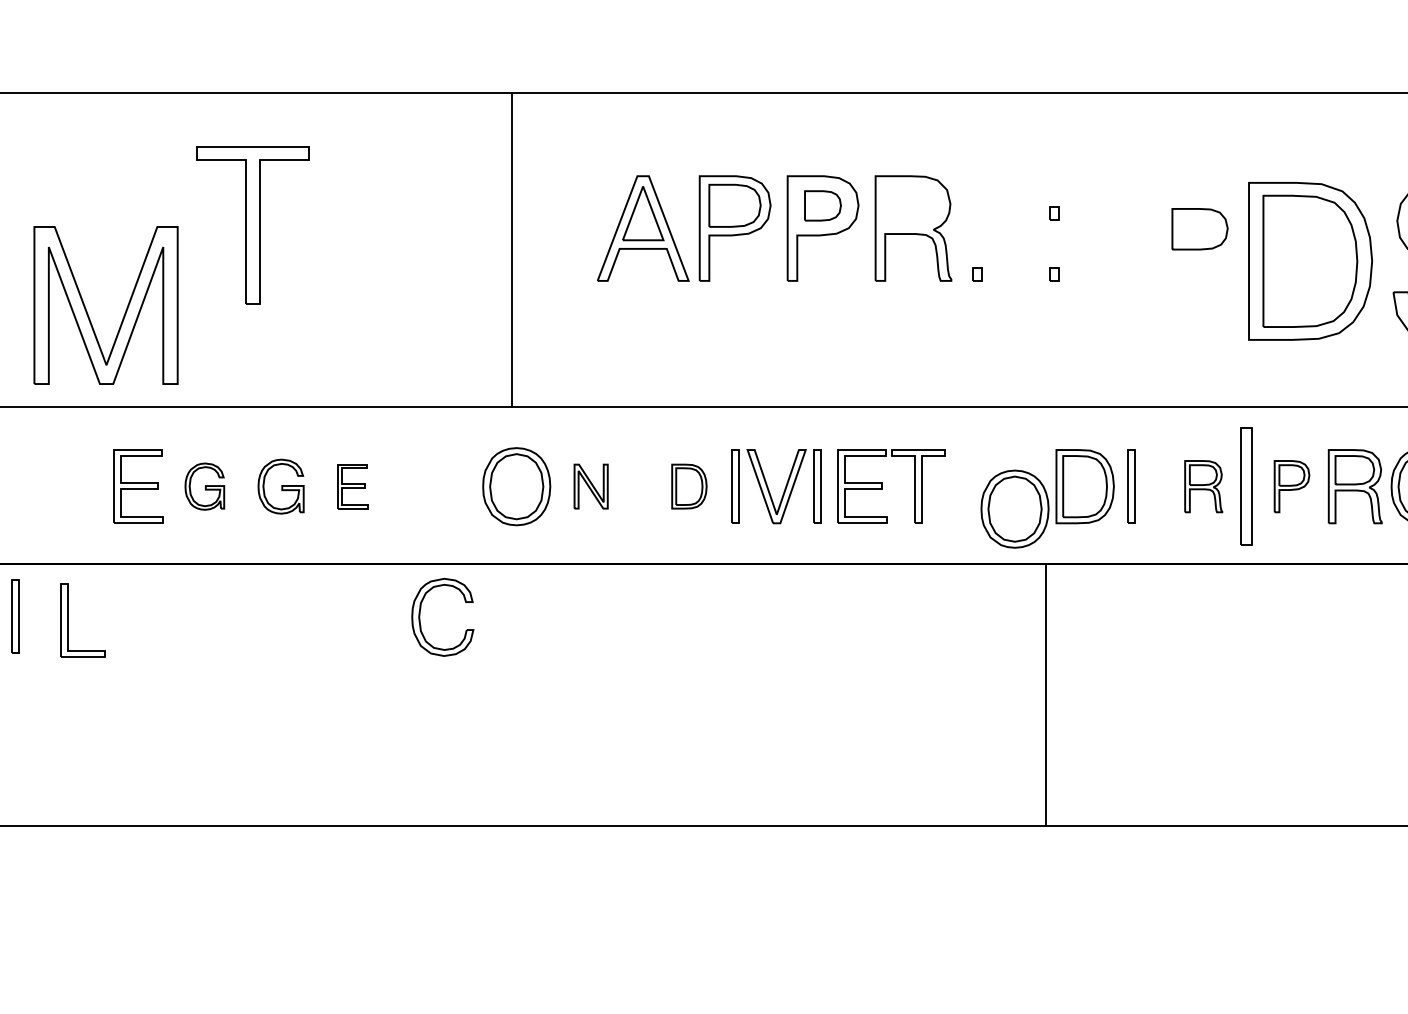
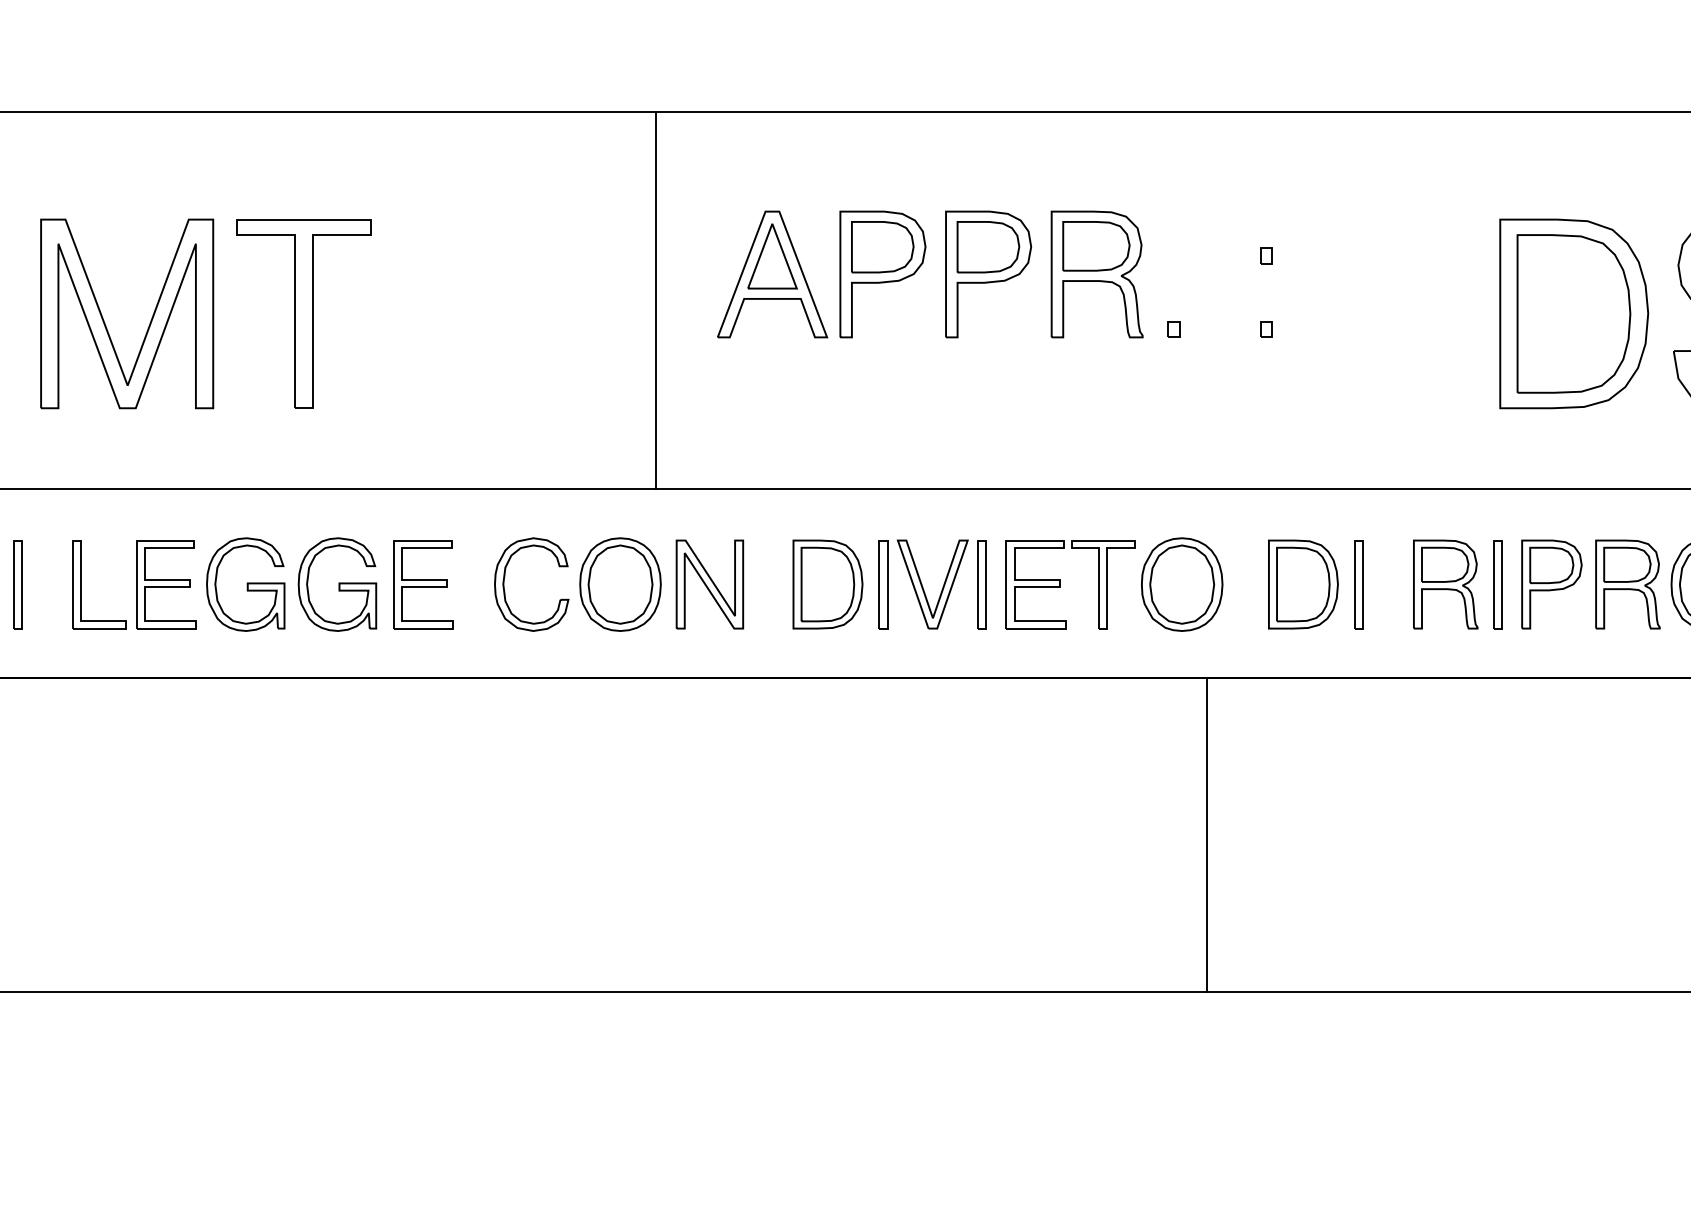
part: (823, 206) -> (988, 247), size x1.43
part: (252, 225) -> (303, 313), moved
part: (1200, 229) -> (1096, 246), moved
line: (511, 250) -> (655, 300), moved
part: (87, 310) -> (104, 320), moved
part: (204, 486) -> (245, 584), size x1.67
part: (281, 486) -> (337, 584), size x1.43
part: (352, 486) -> (423, 584), size x1.67
part: (590, 486) -> (709, 584), size x1.67
part: (689, 486) -> (827, 584), size x1.67
part: (1203, 486) -> (1445, 584), size x1.43
part: (1246, 486) -> (1497, 584), size x0.62
part: (1291, 486) -> (1551, 584), size x1.43
part: (1015, 509) -> (1182, 584), moved
part: (420, 611) -> (505, 577), moved
part: (14, 616) -> (17, 584), moved
part: (68, 620) -> (81, 584), moved
line: (1046, 694) -> (1207, 834), moved

